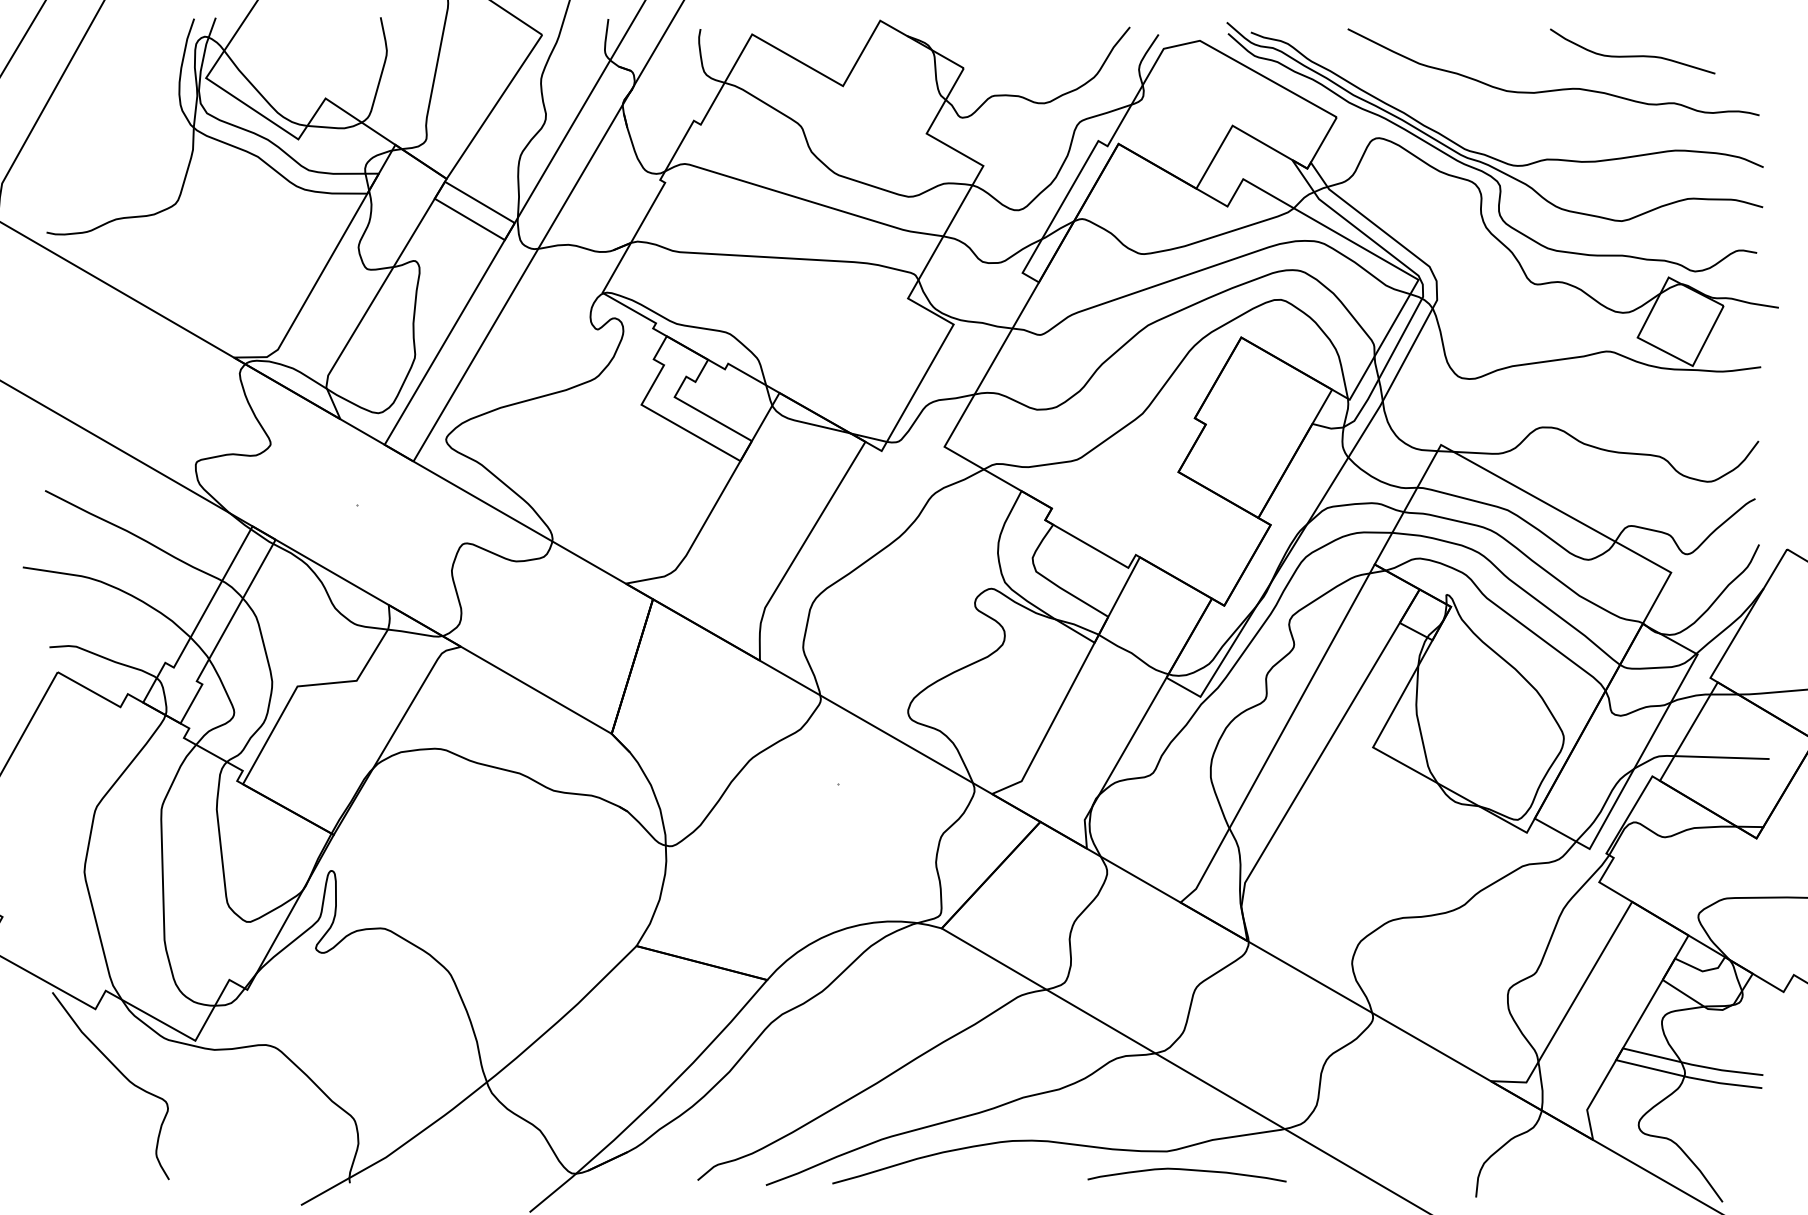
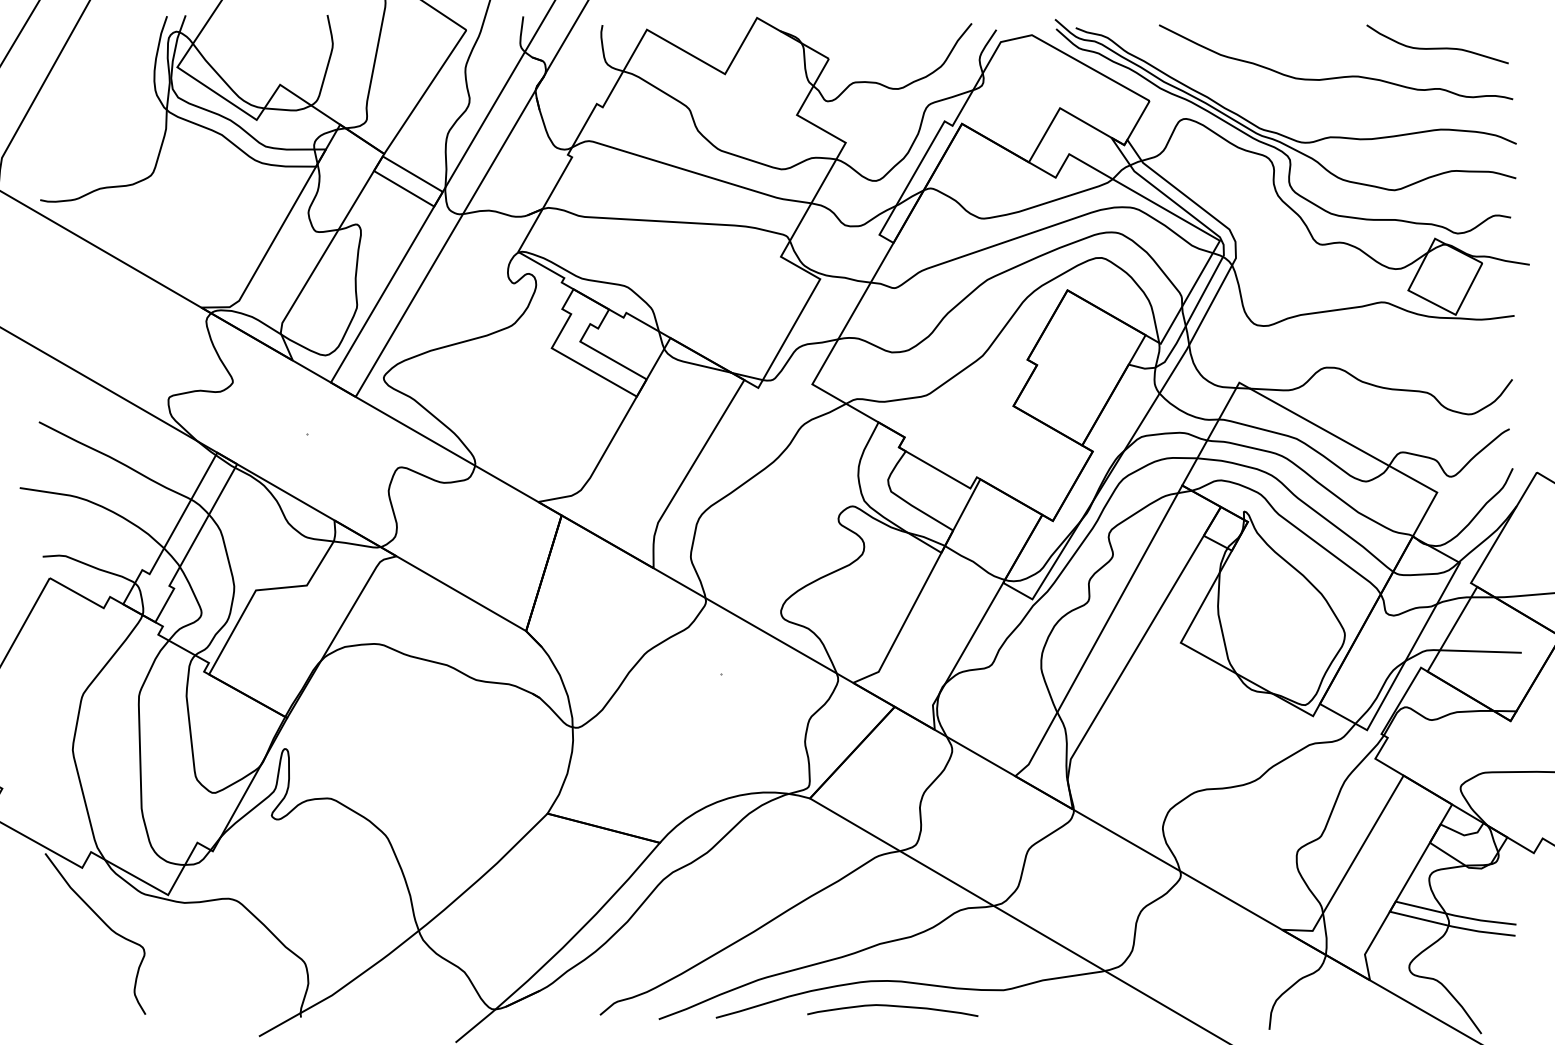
curve: (1632, 55) -> (1437, 47), moved
curve: (1186, 1170) -> (892, 1006), moved

